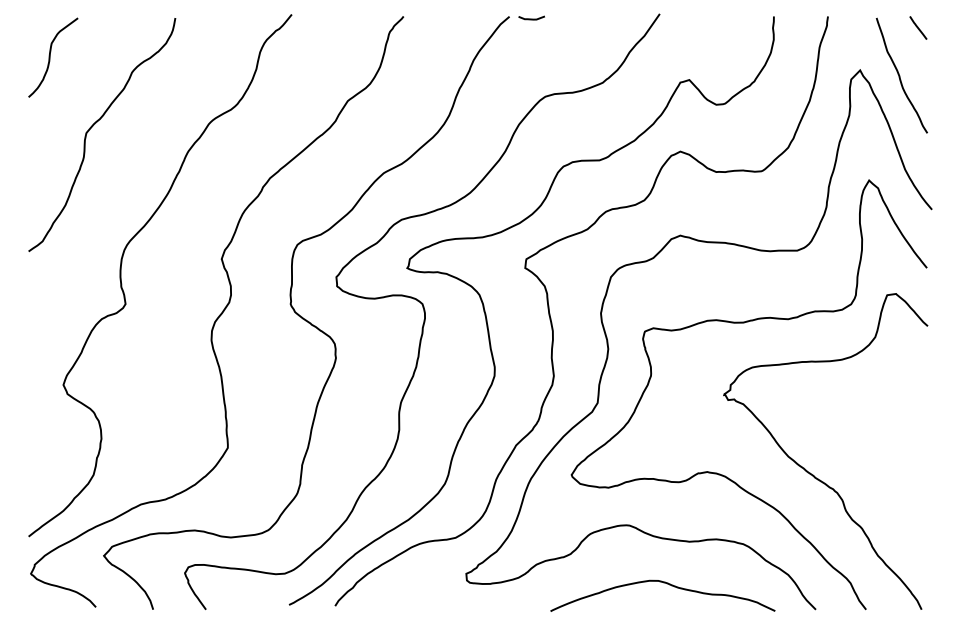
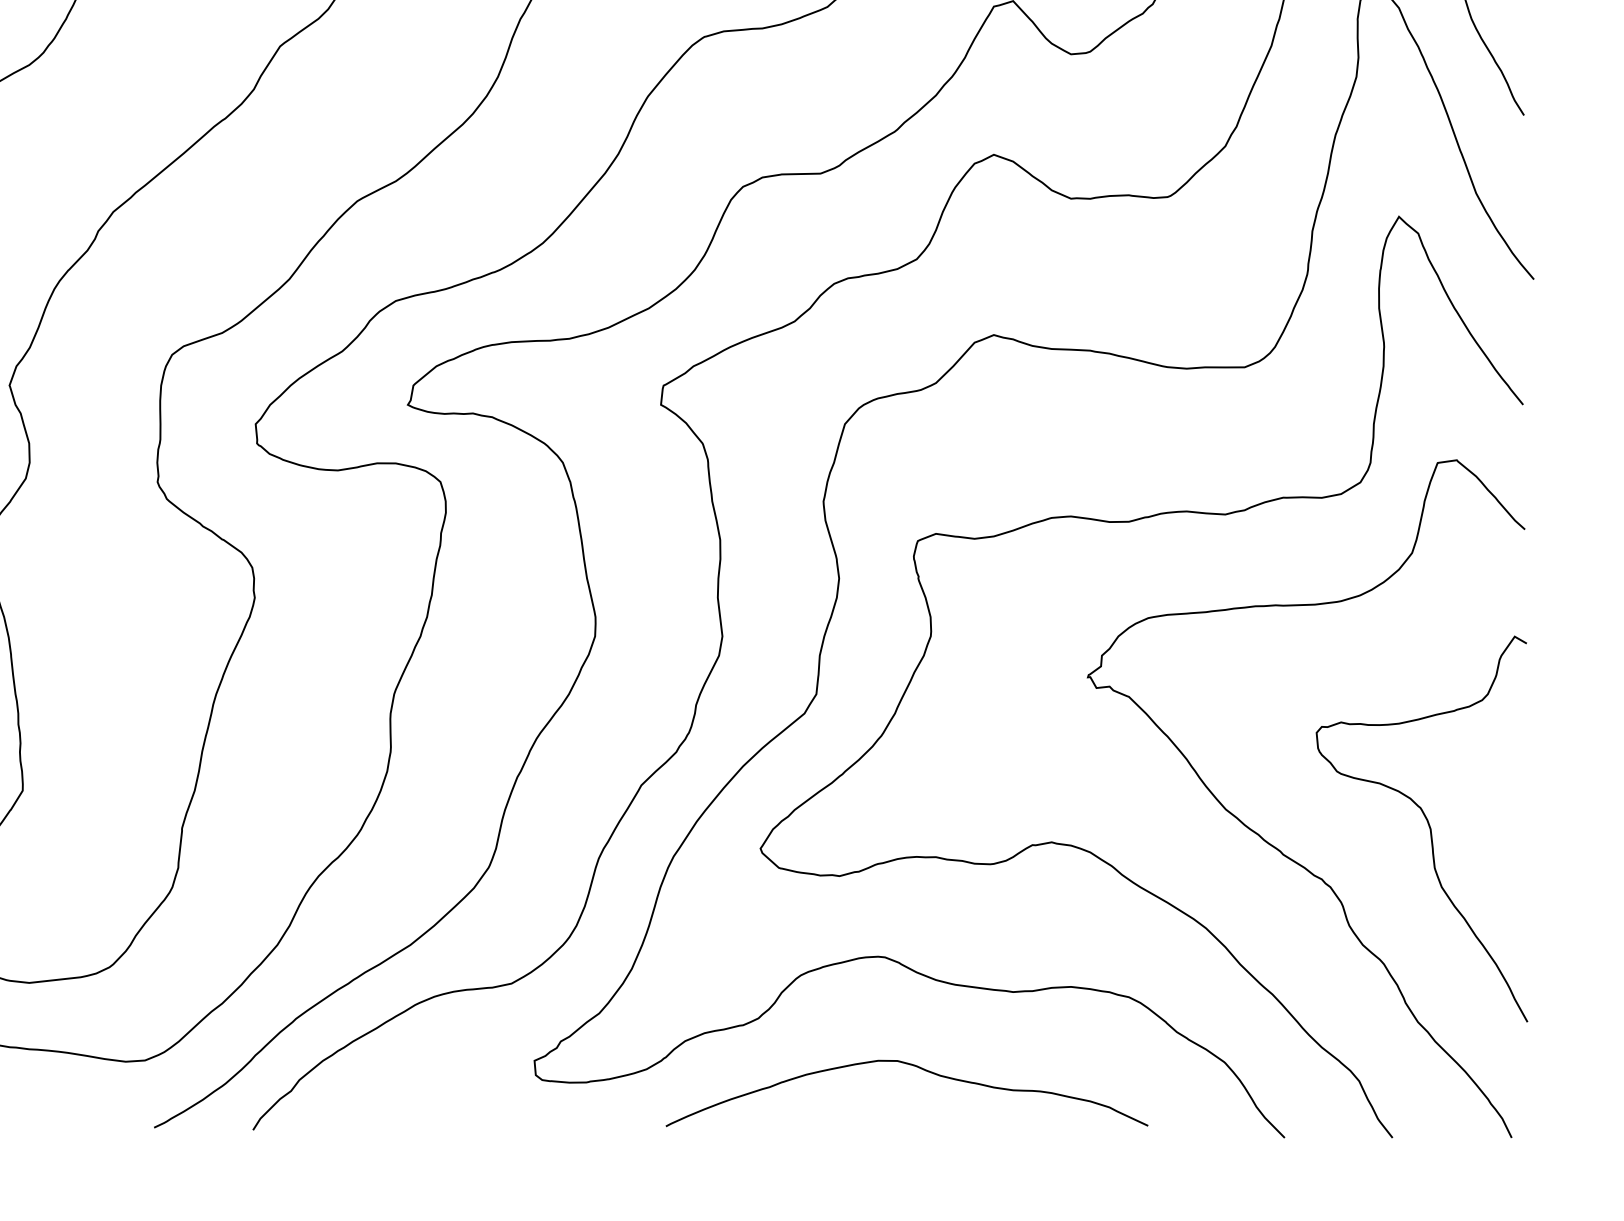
curve: (882, 465) -> (1427, 828), added
curve: (663, 583) -> (908, 1066), moved

